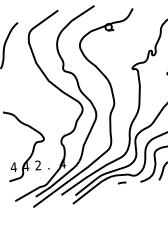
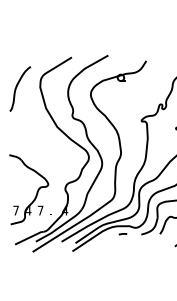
text: (38, 165) -> (40, 210), 2 -> 7
text: (14, 167) -> (16, 210), 4 -> 7

